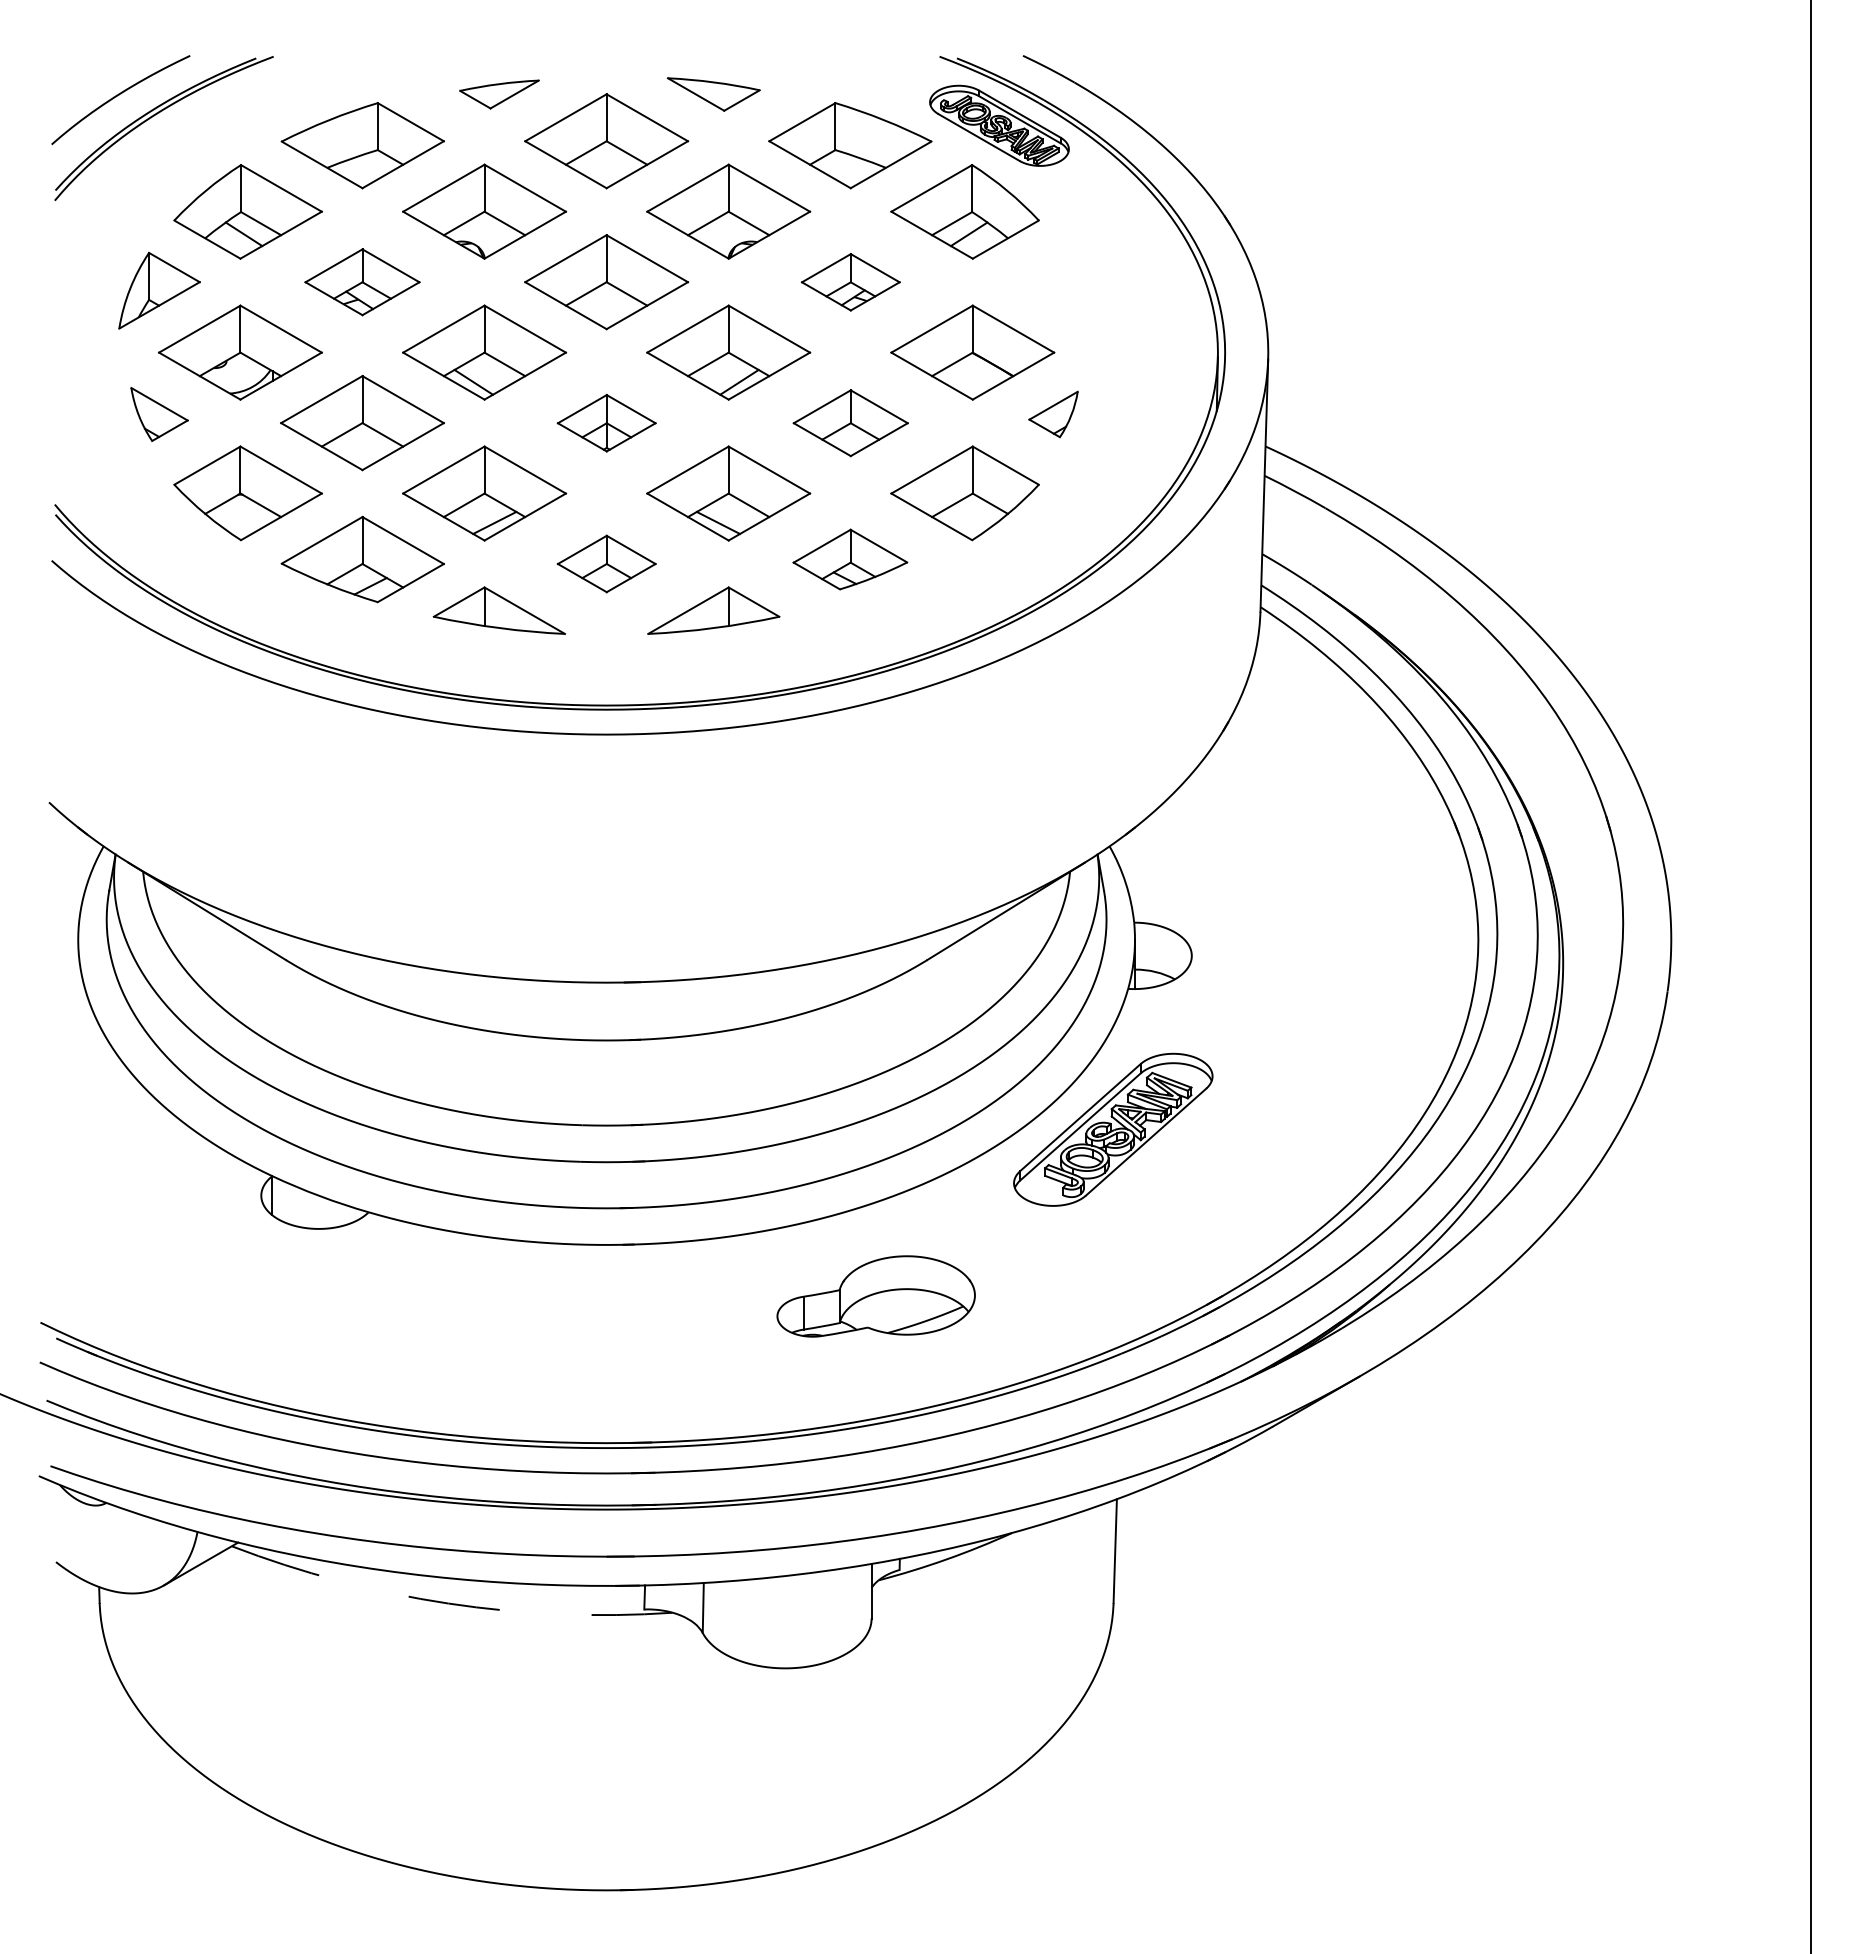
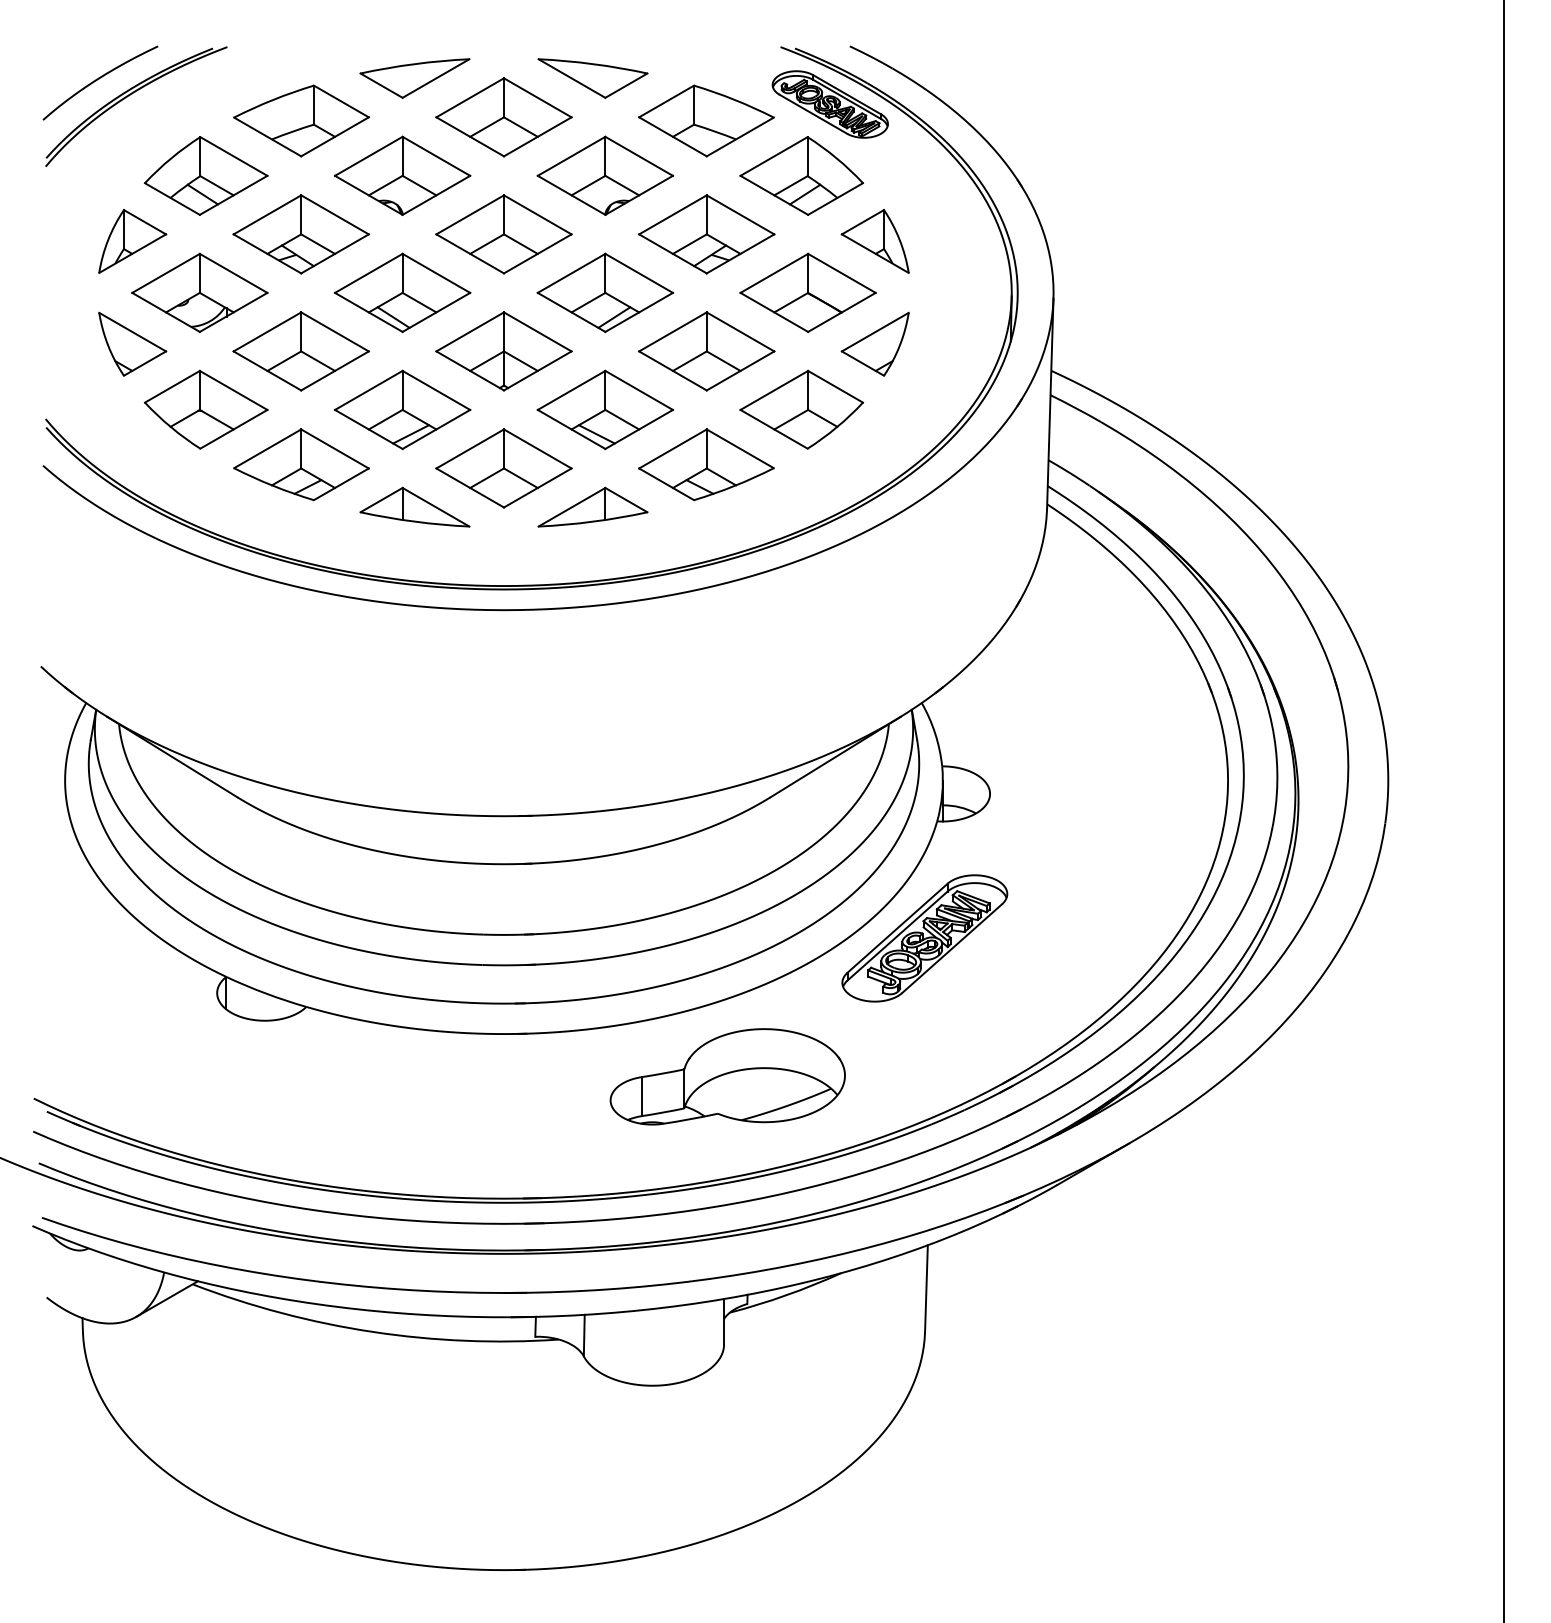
part: (499, 94) -> (415, 78), size x1.67
part: (713, 94) -> (592, 78), size x1.43
part: (362, 282) -> (301, 234), size x1.43
part: (850, 282) -> (706, 234), size x1.67
part: (1053, 290) -> (875, 241), added
part: (159, 414) -> (132, 344), size x1.43
part: (1053, 414) -> (875, 344), size x1.67
part: (606, 423) -> (503, 351), size x1.67
part: (850, 423) -> (706, 351), size x1.43
part: (850, 559) -> (706, 464), size x1.43
part: (606, 563) -> (503, 468), size x1.67
part: (876, 1296) -> (728, 1076), size x1.43
arc: (448, 1603) -> (372, 1331), dashed -> solid

